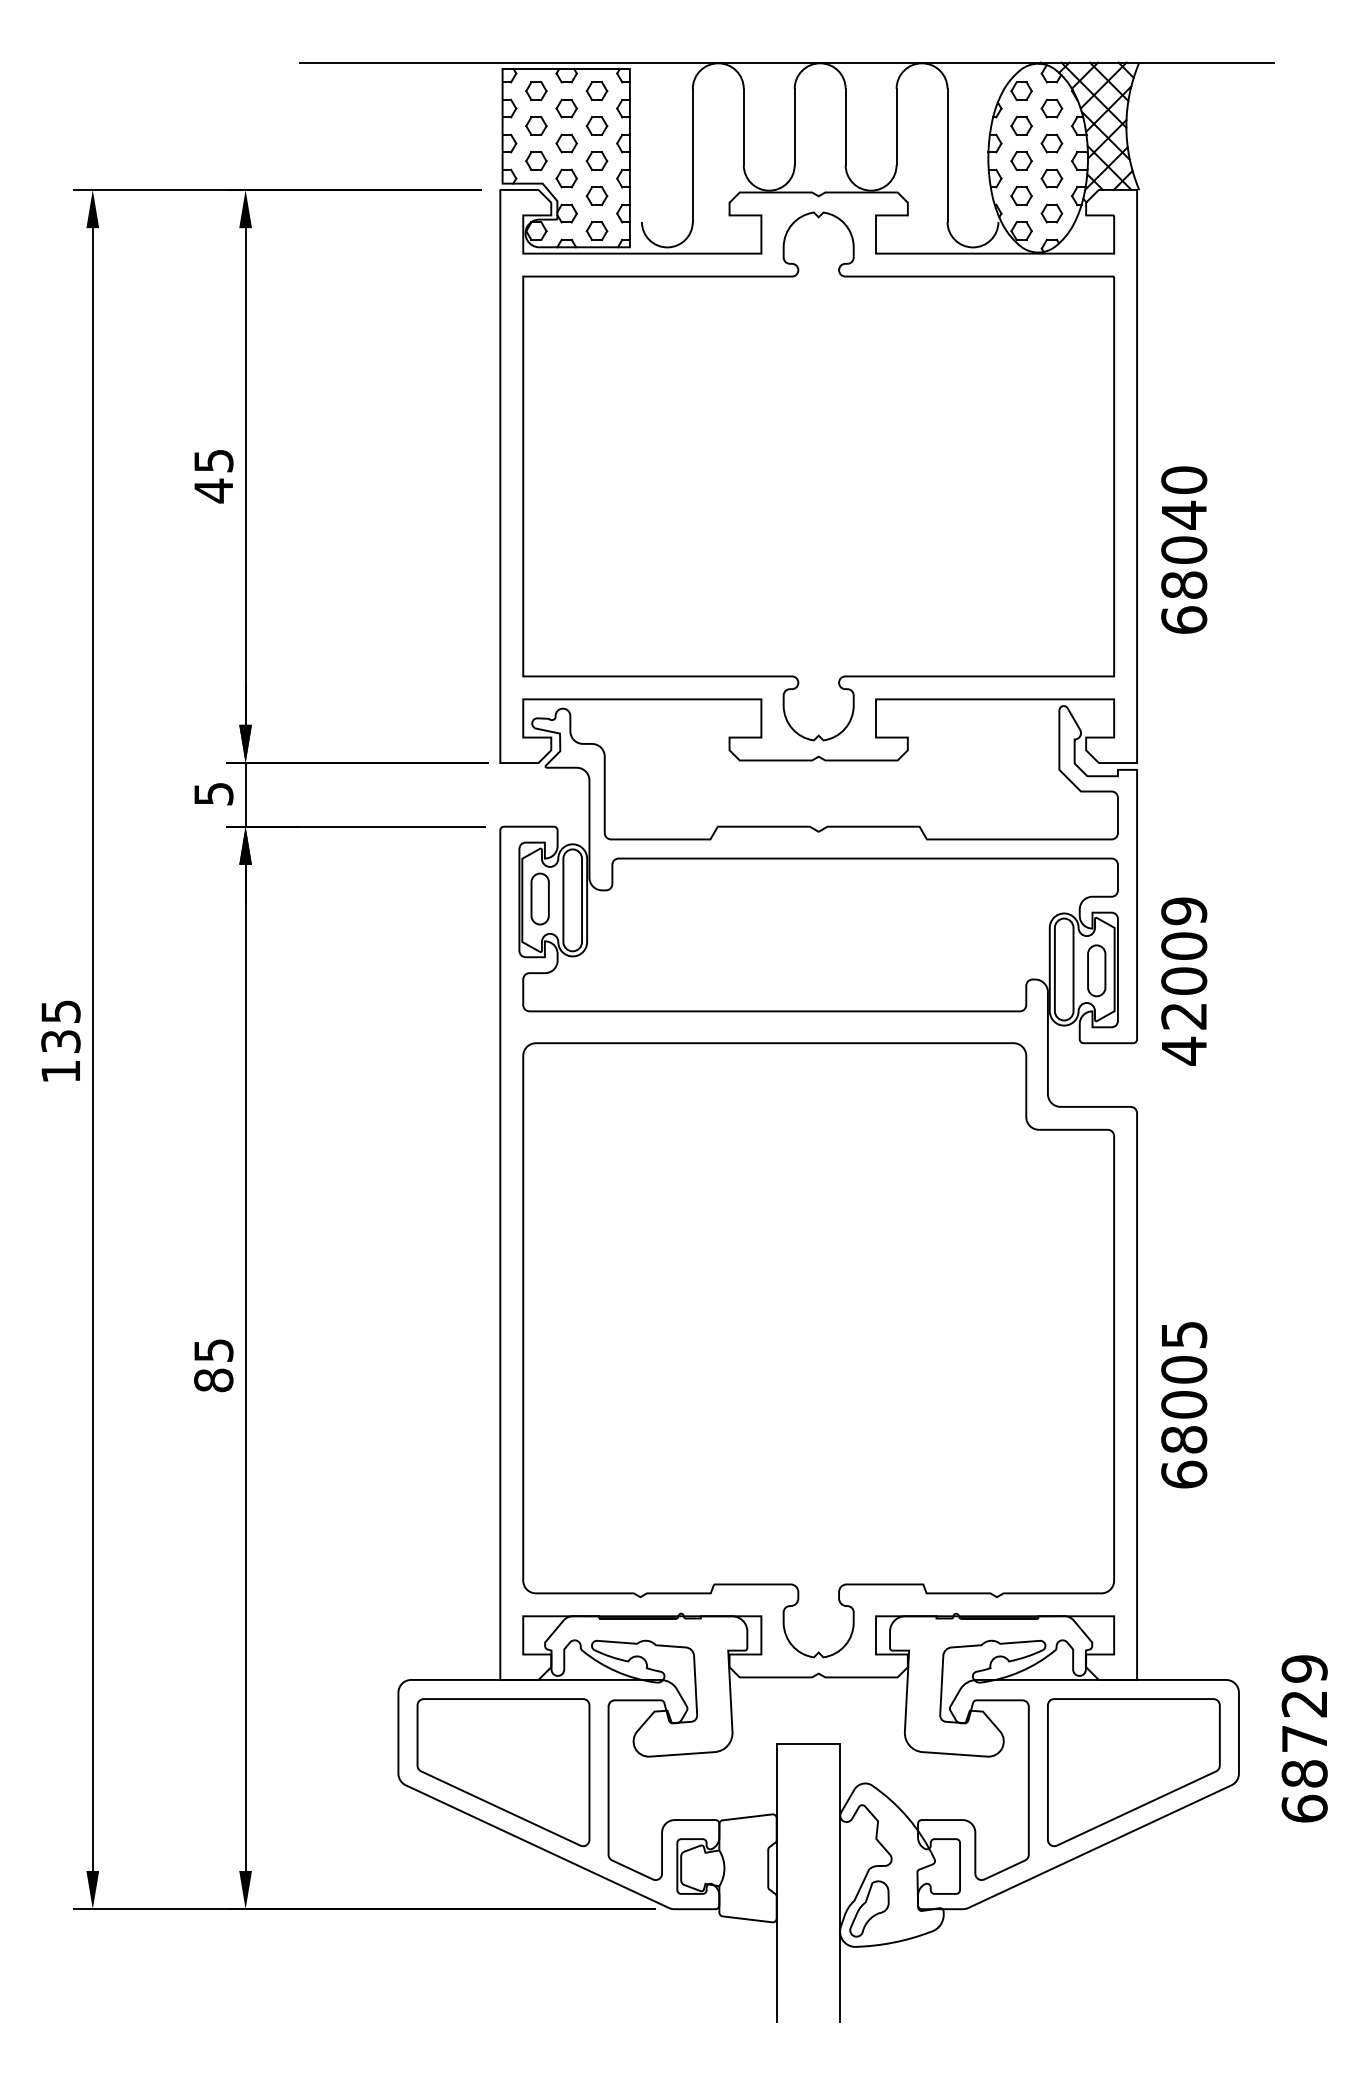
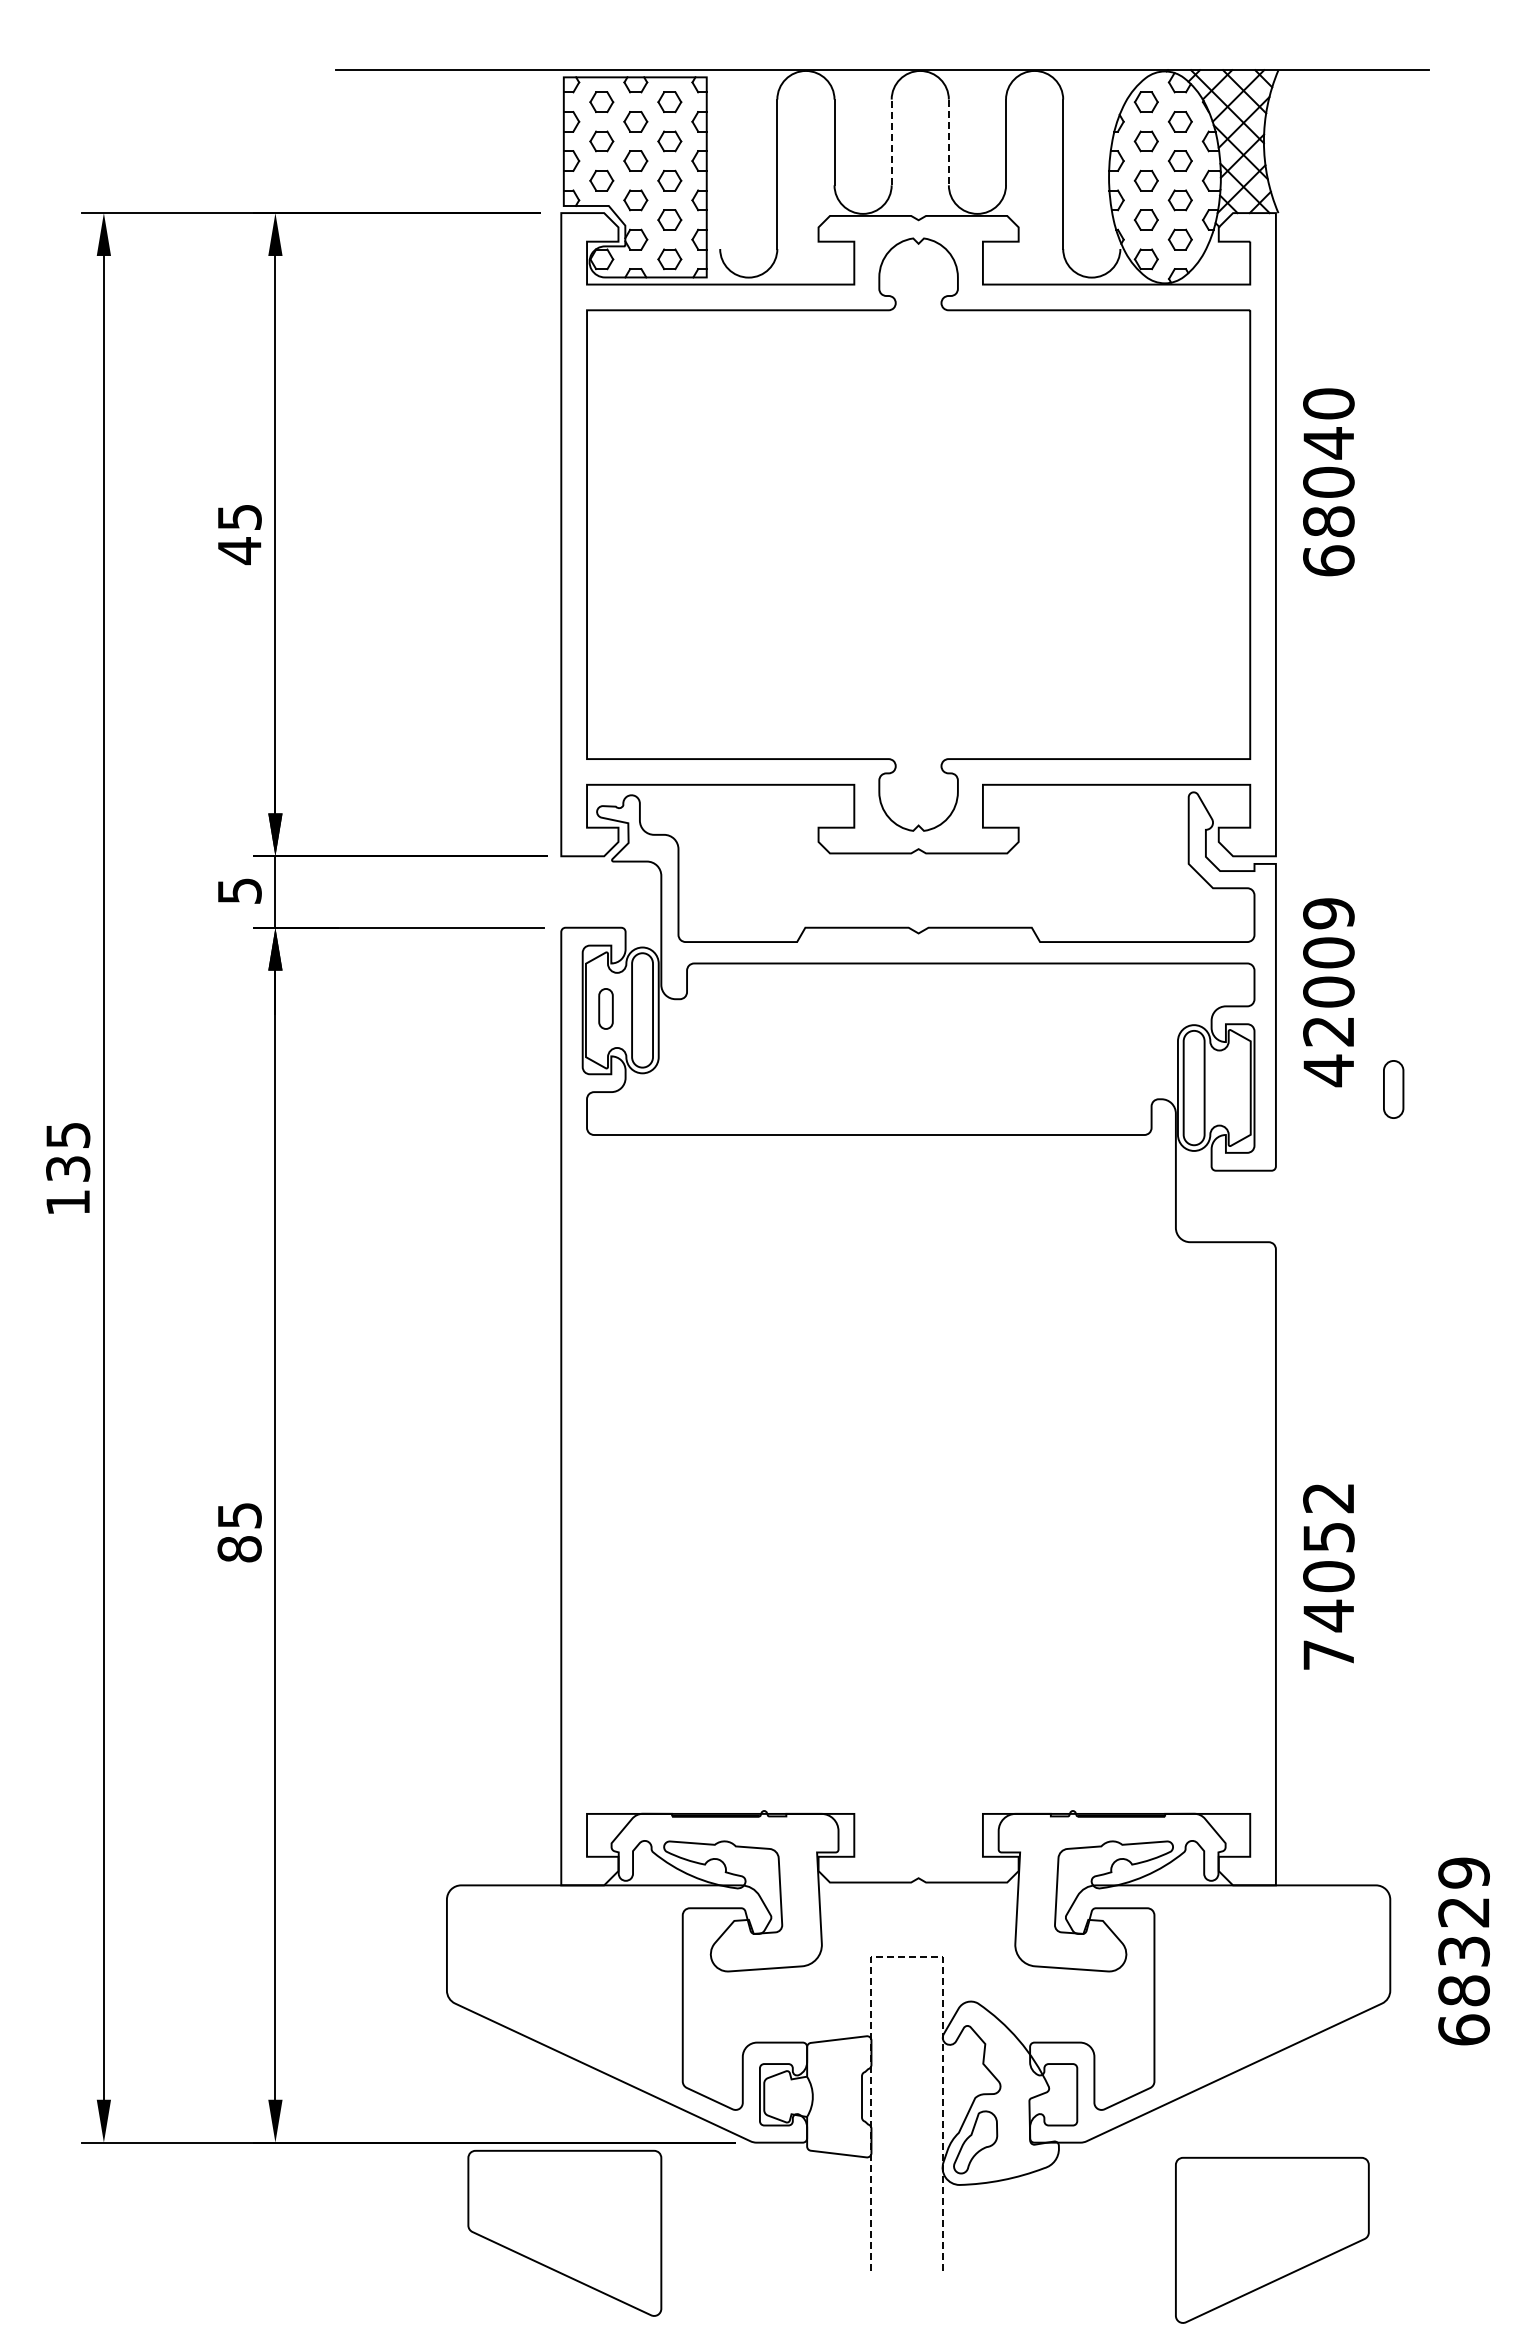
line: (794, 127) -> (891, 142), solid -> dashed
line: (845, 127) -> (948, 142), solid -> dashed
text: (1183, 550) -> (1328, 482), moved
part: (539, 898) -> (605, 1008), size x0.7
part: (1096, 970) -> (1393, 1089), moved
text: (1183, 981) -> (1328, 992), moved
part: (818, 1349) -> (918, 1514), removed
text: (1183, 1404) -> (1328, 1576), 68005 -> 74052
text: (1304, 1738) -> (1463, 1951), 68729 -> 68329
line: (808, 1743) -> (907, 1956), solid -> dashed
part: (503, 1771) -> (564, 2232), moved
part: (1134, 1771) -> (1272, 2239), moved

